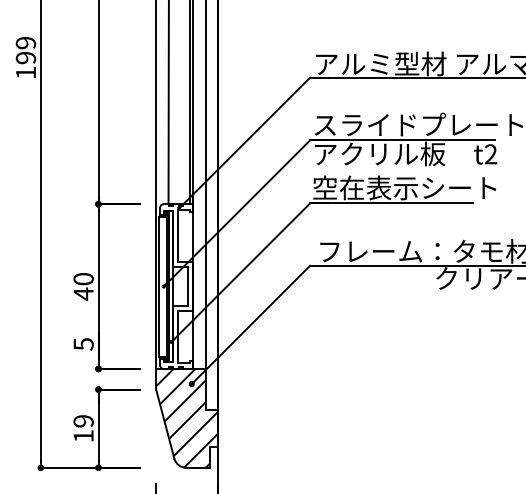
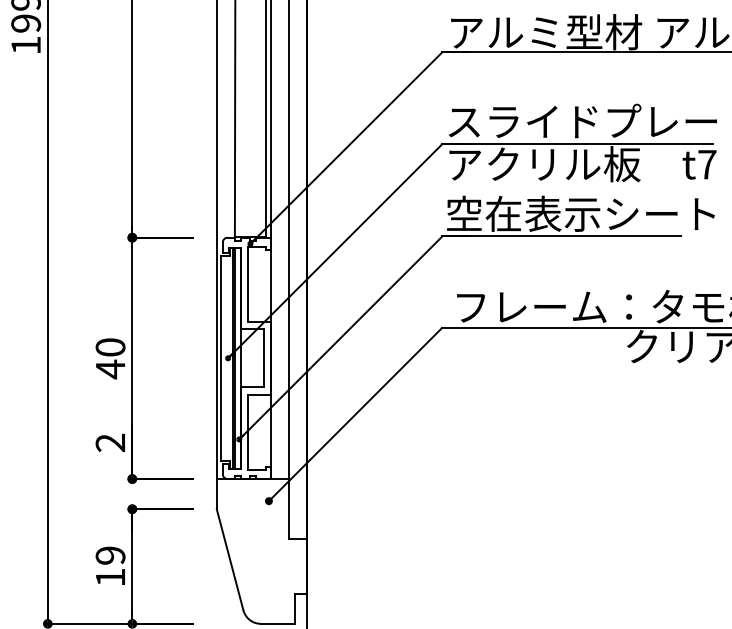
text: (490, 154) -> (706, 164), t2 -> t7
text: (83, 344) -> (110, 443), 5 -> 2
hatch: (186, 417) -> (261, 550), removed

